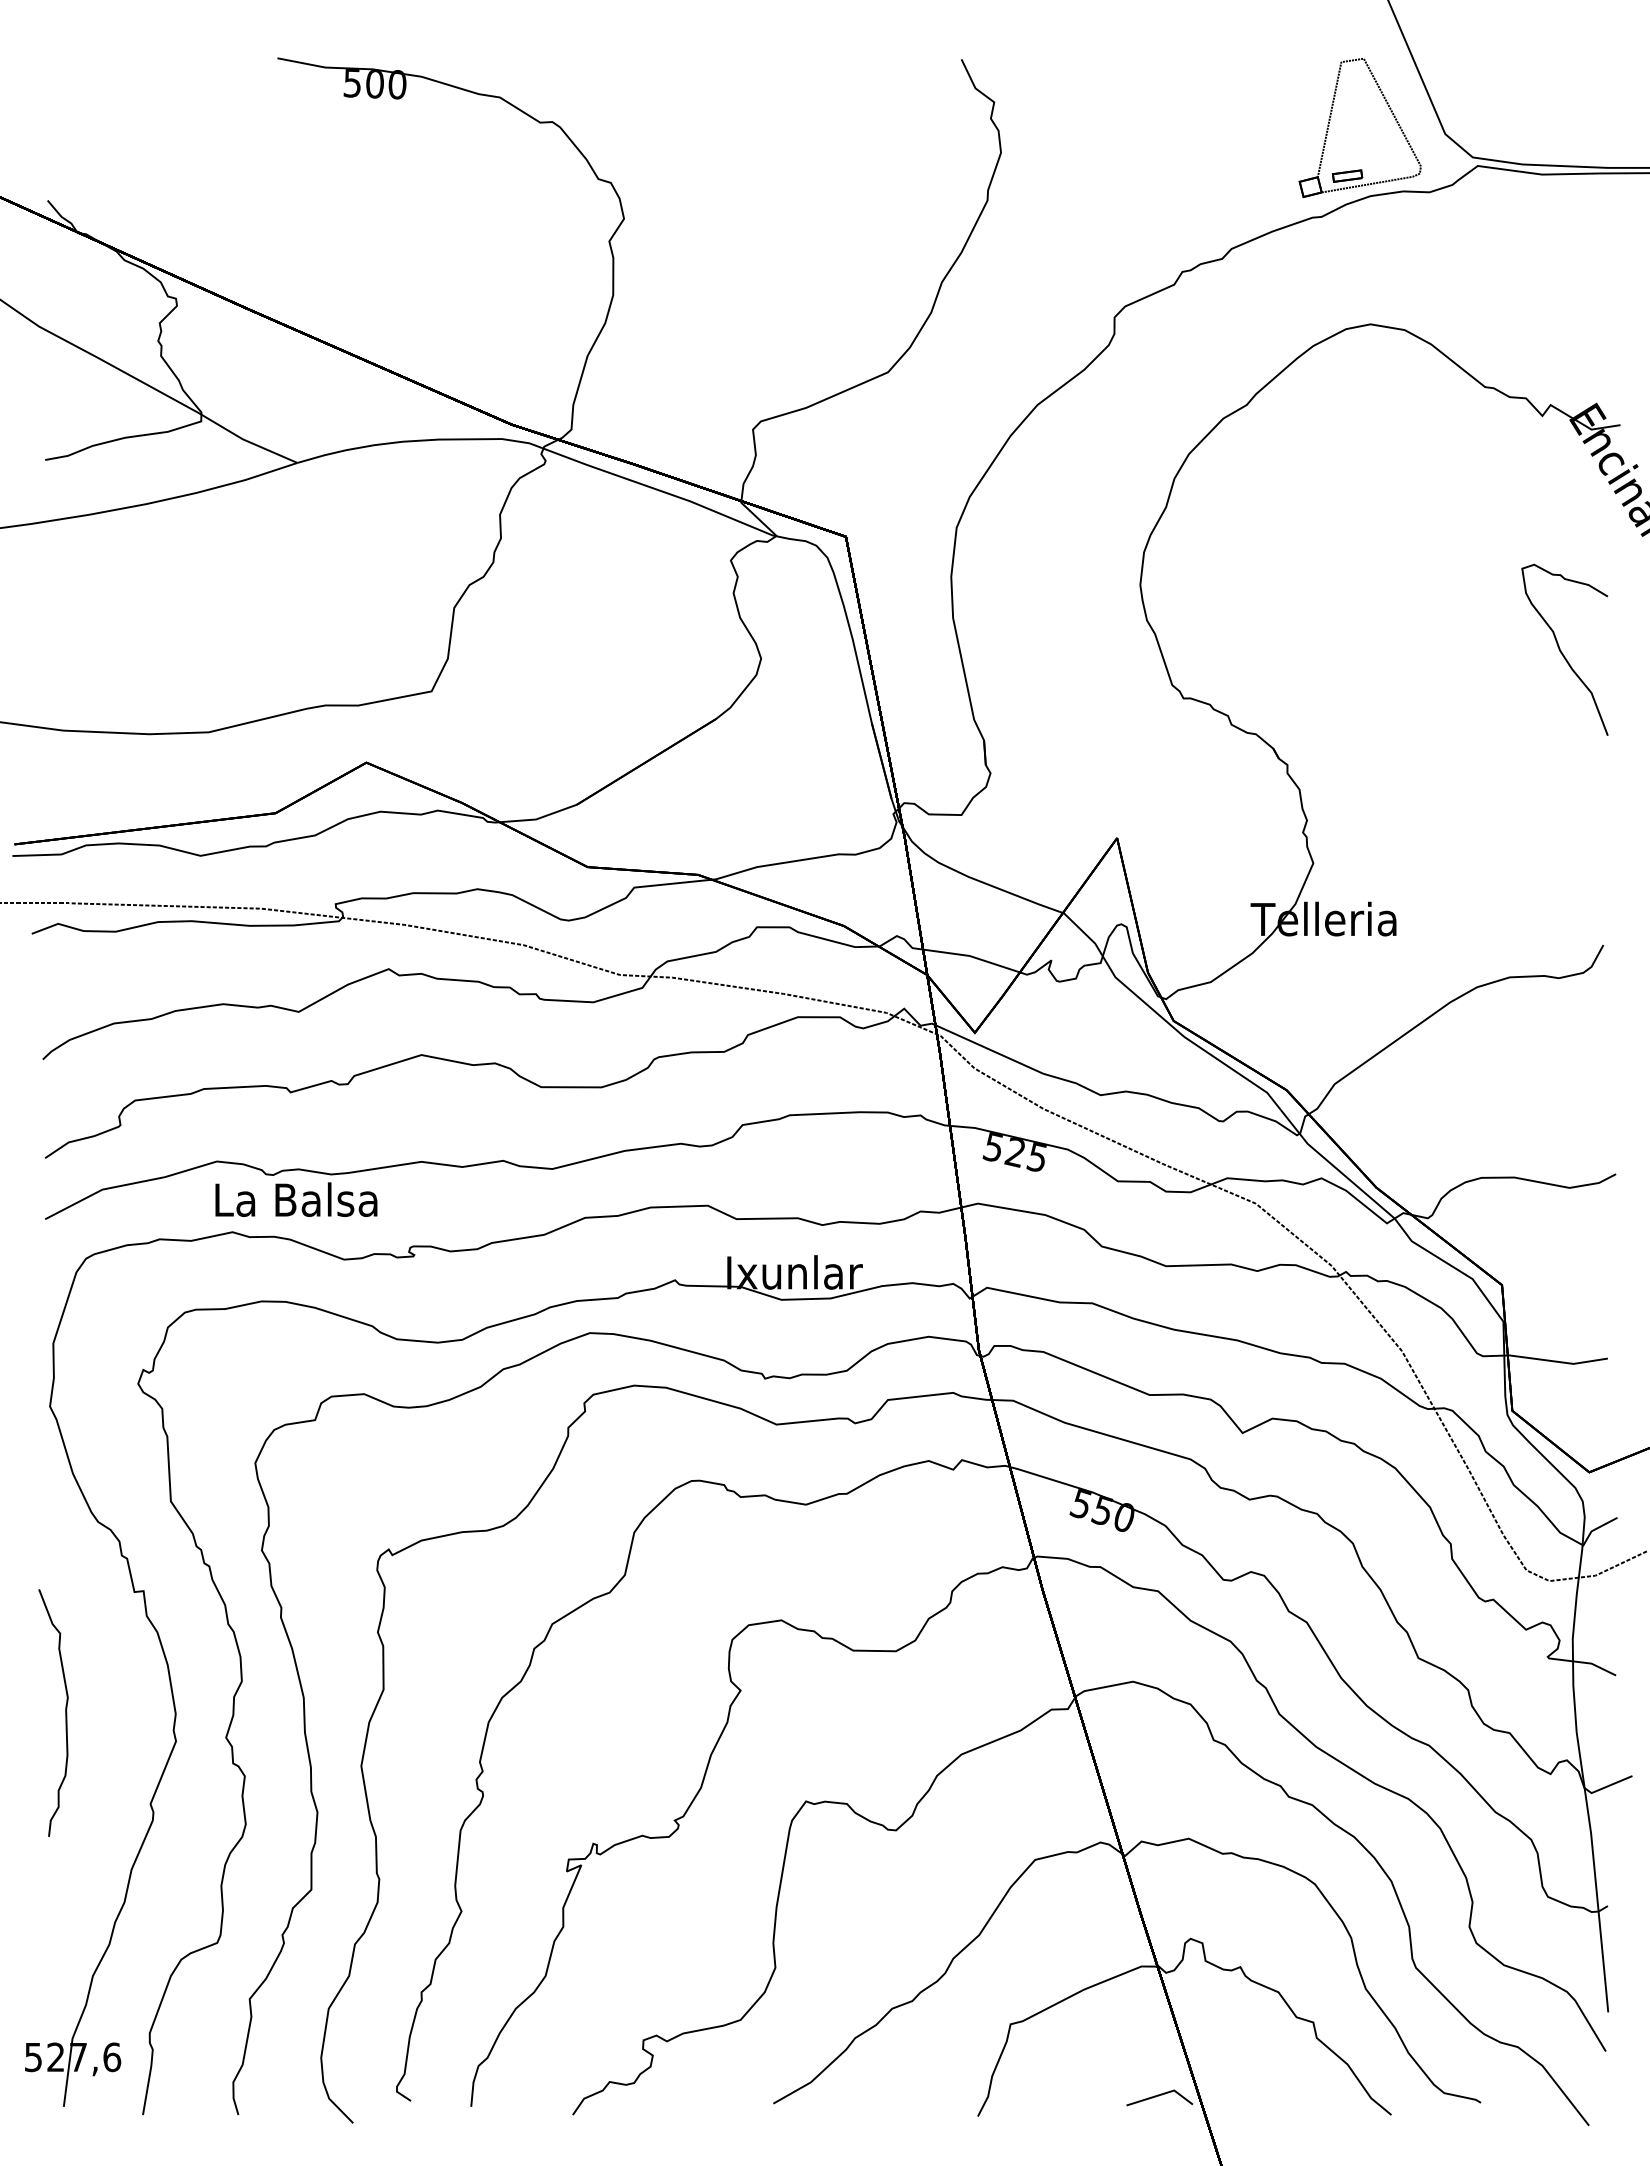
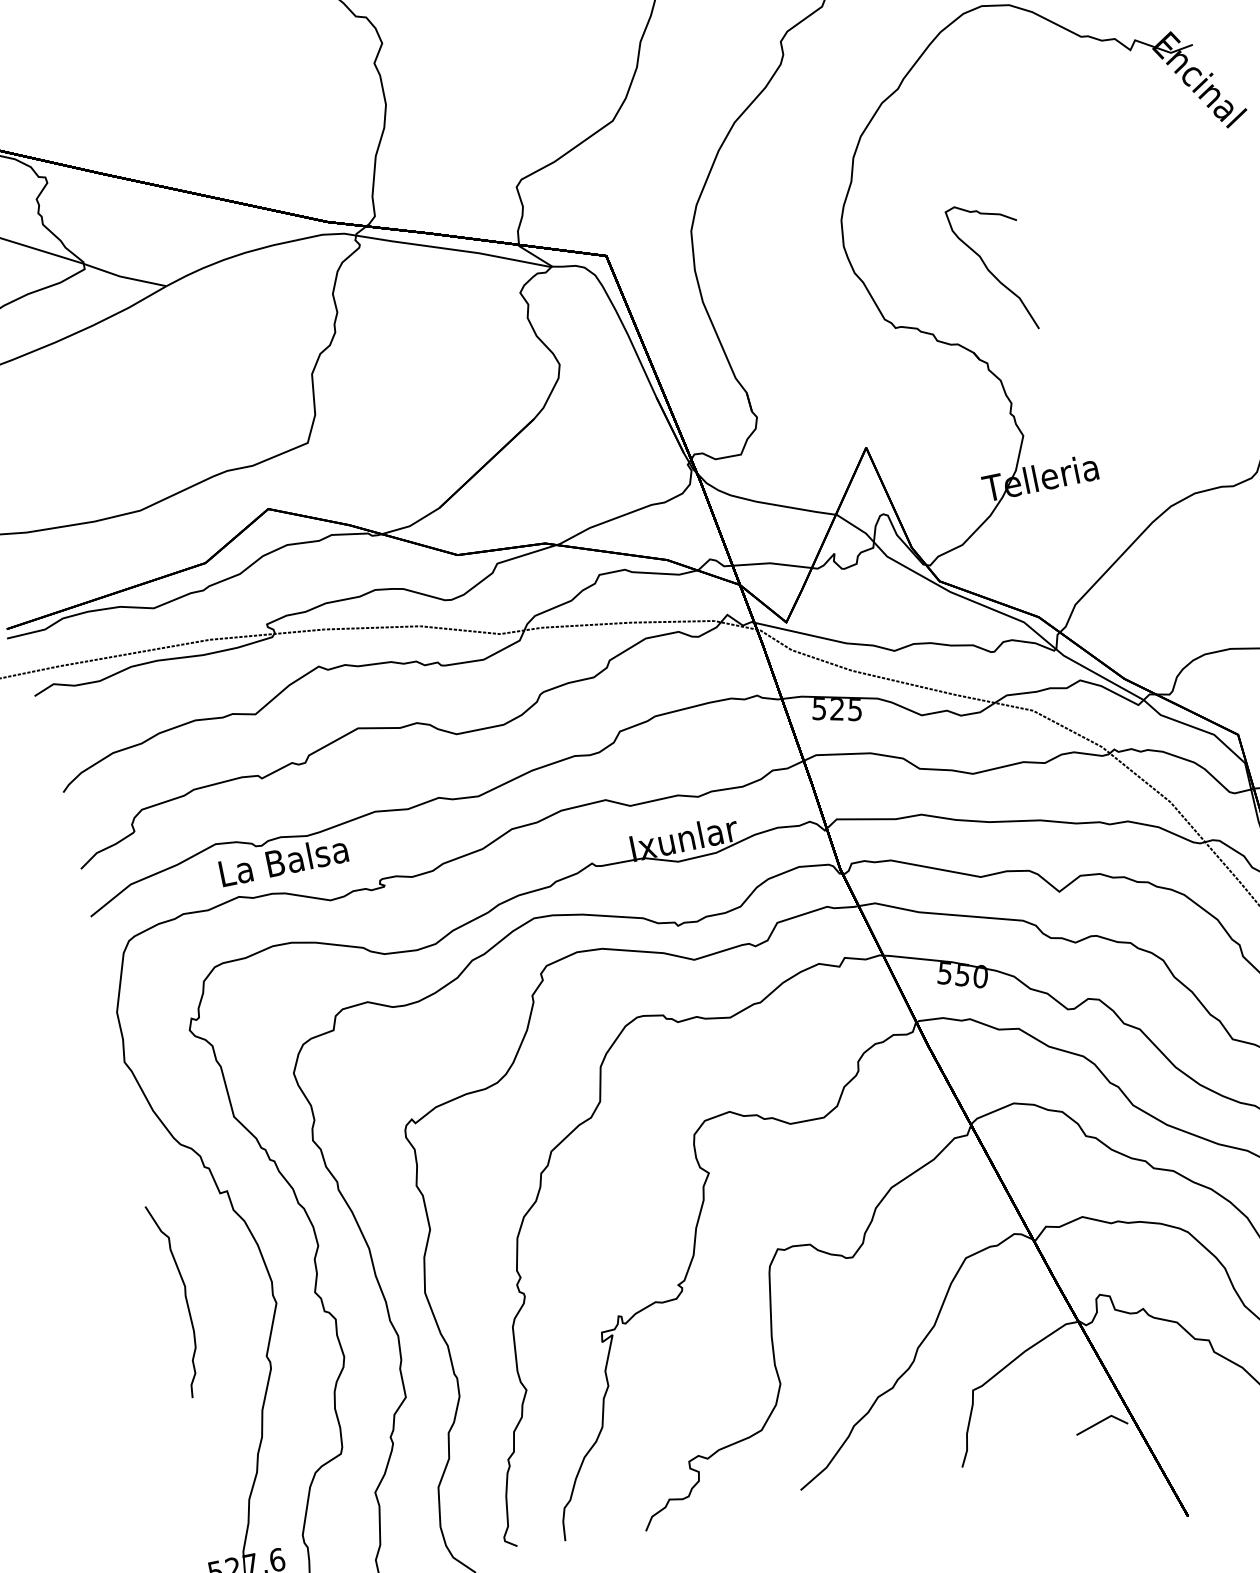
curve: (1561, 650) -> (989, 269), moved

